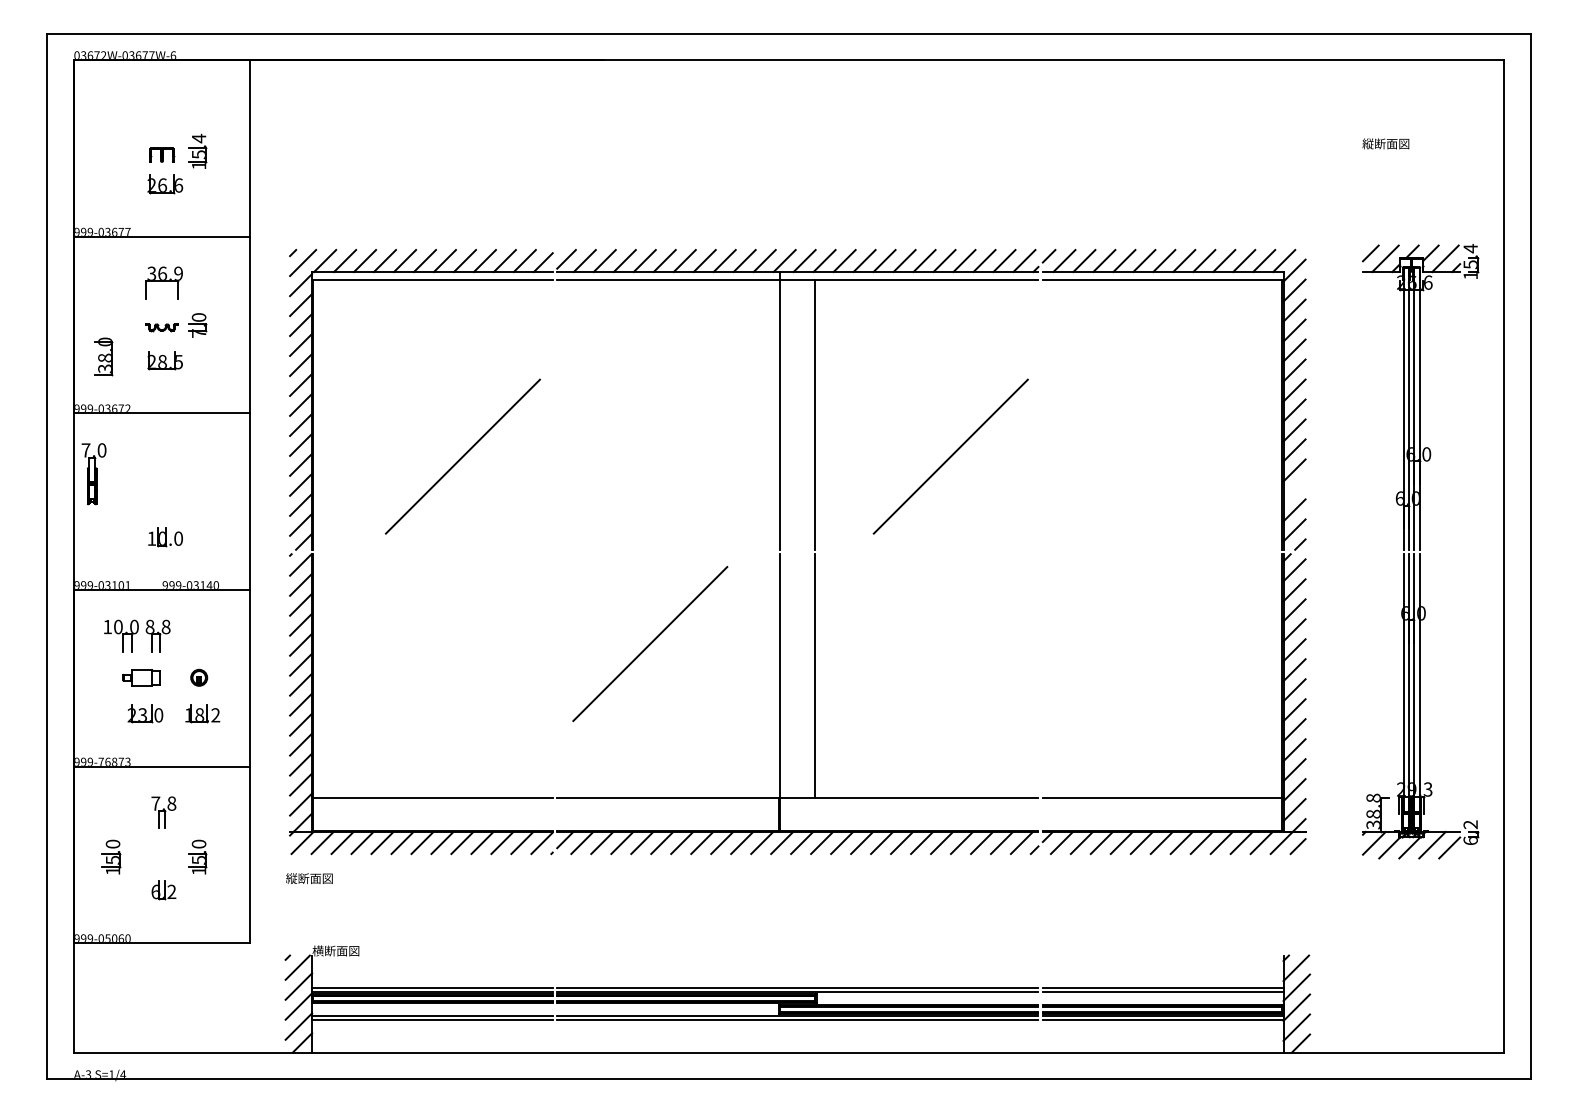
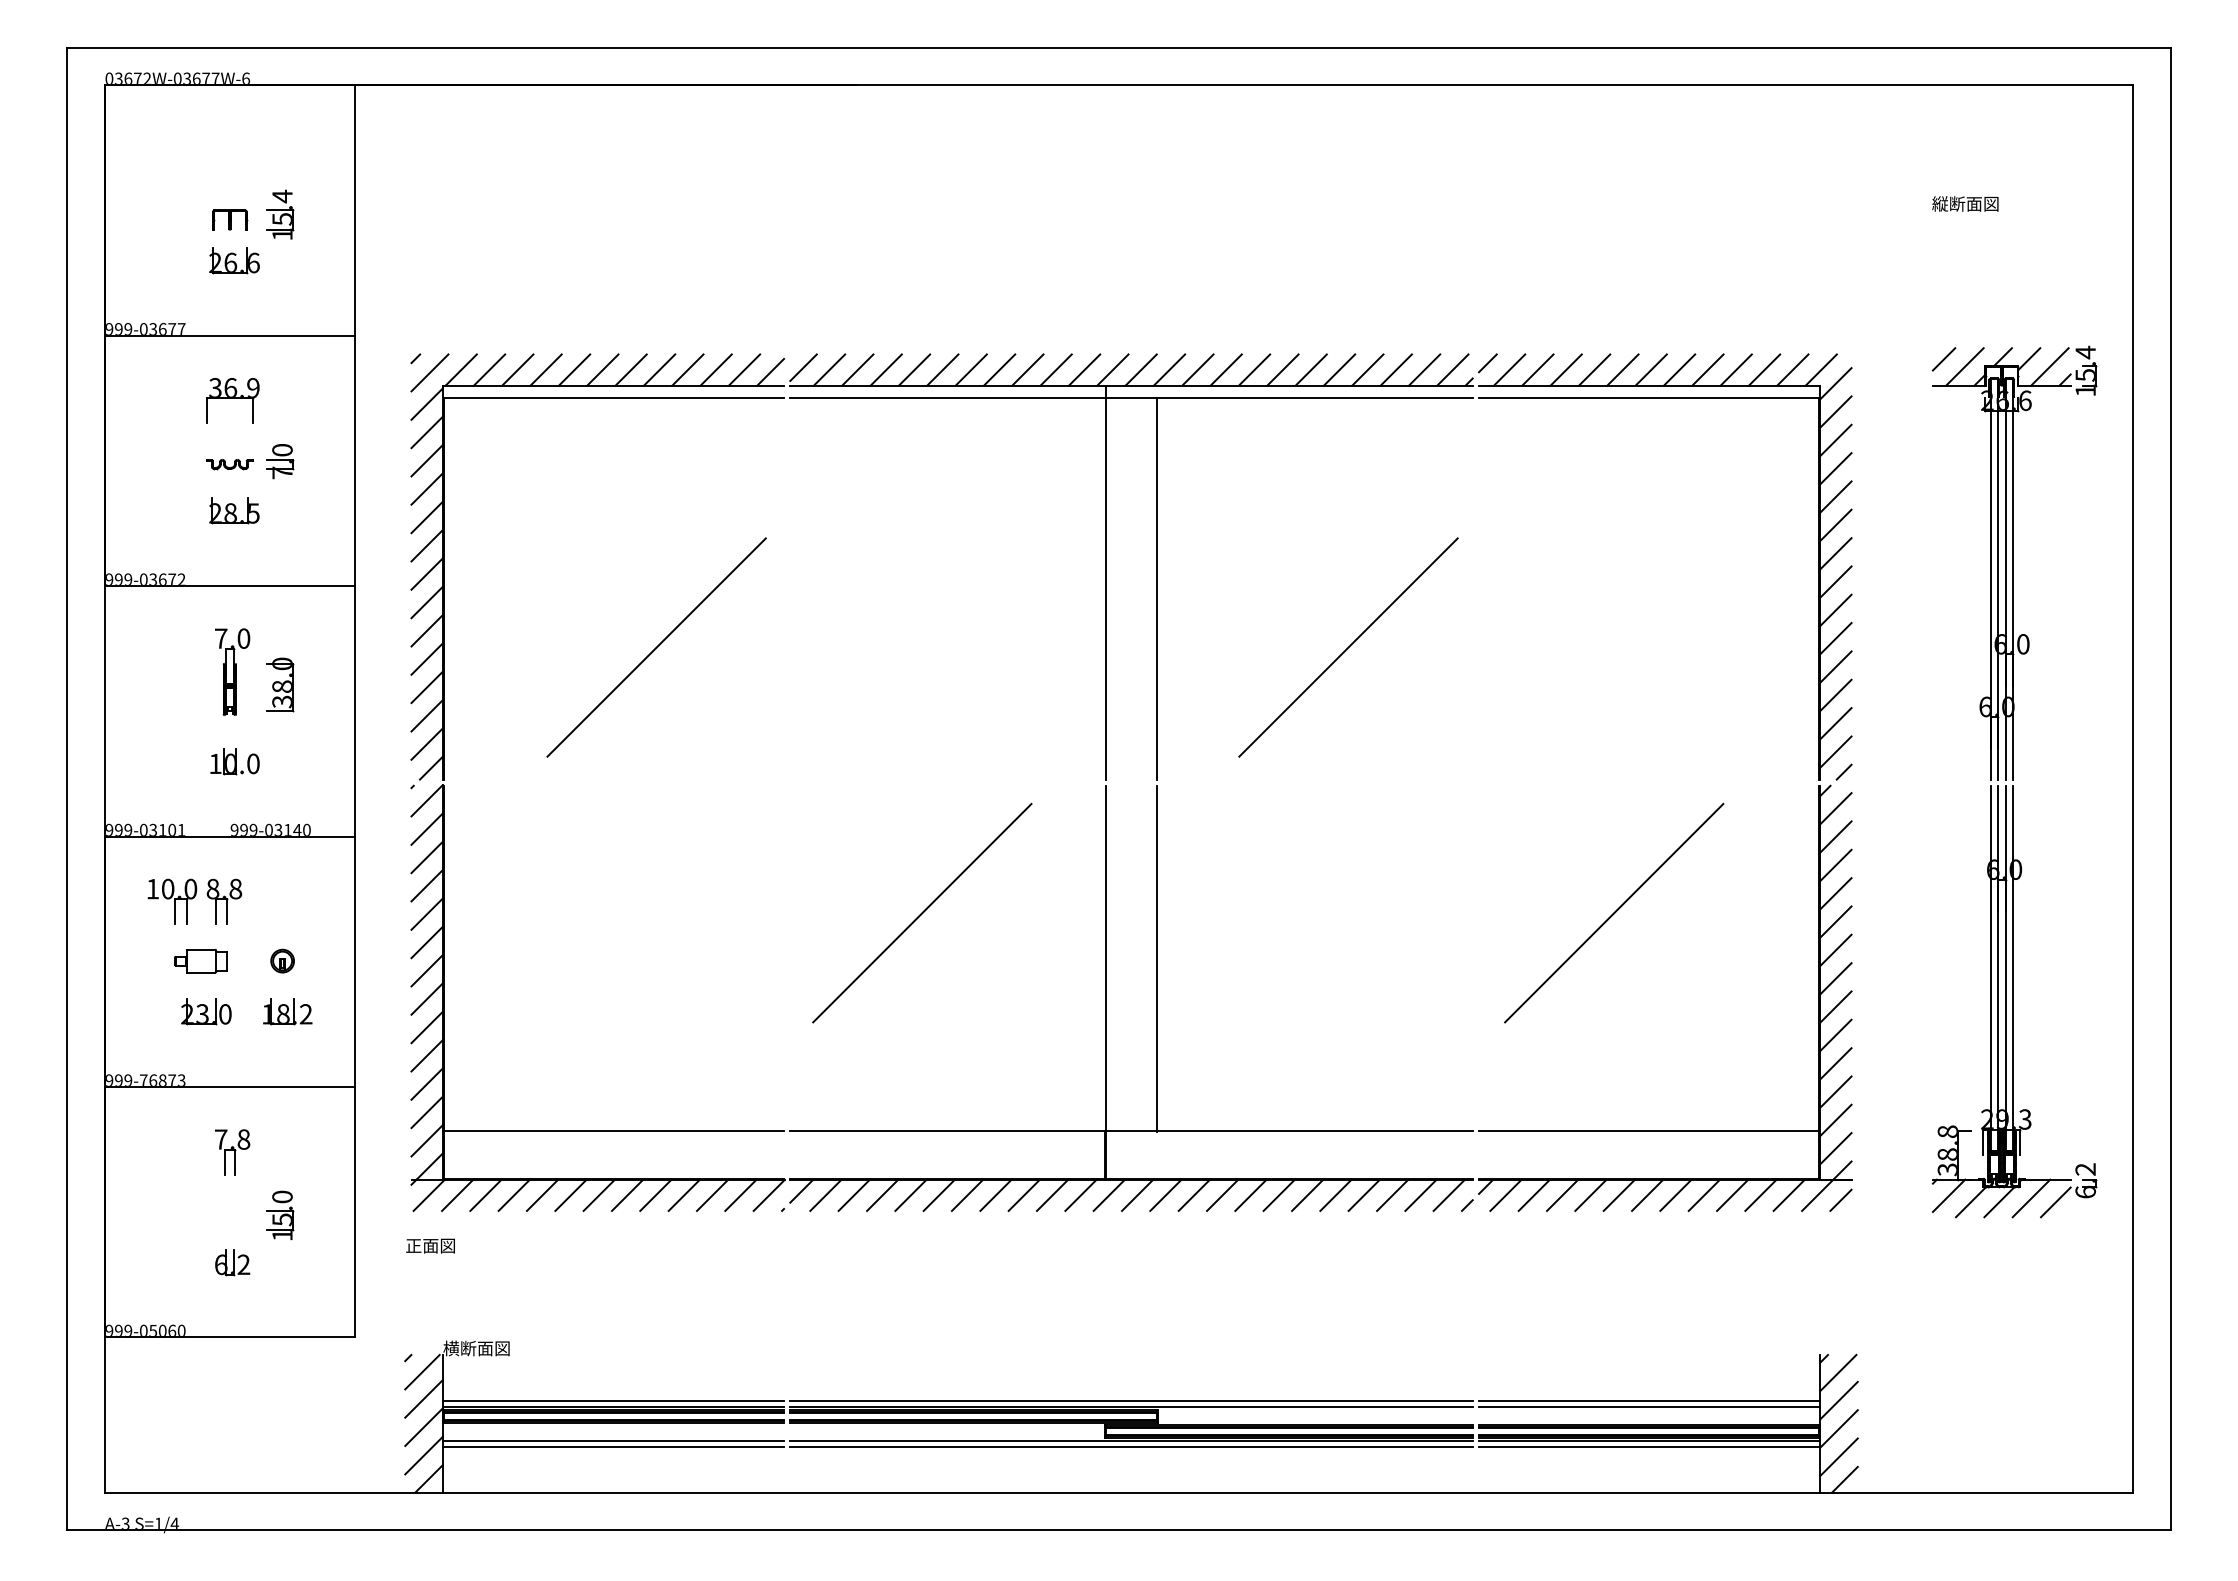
part: (103, 356) -> (280, 684), moved
part: (94, 473) -> (232, 671), moved
line: (1294, 490) -> (1835, 695), added
line: (1138, 643) -> (1614, 912), added
part: (111, 856) -> (158, 1214), removed
text: (309, 878) -> (438, 1245), 縦断面図 -> 正面図

